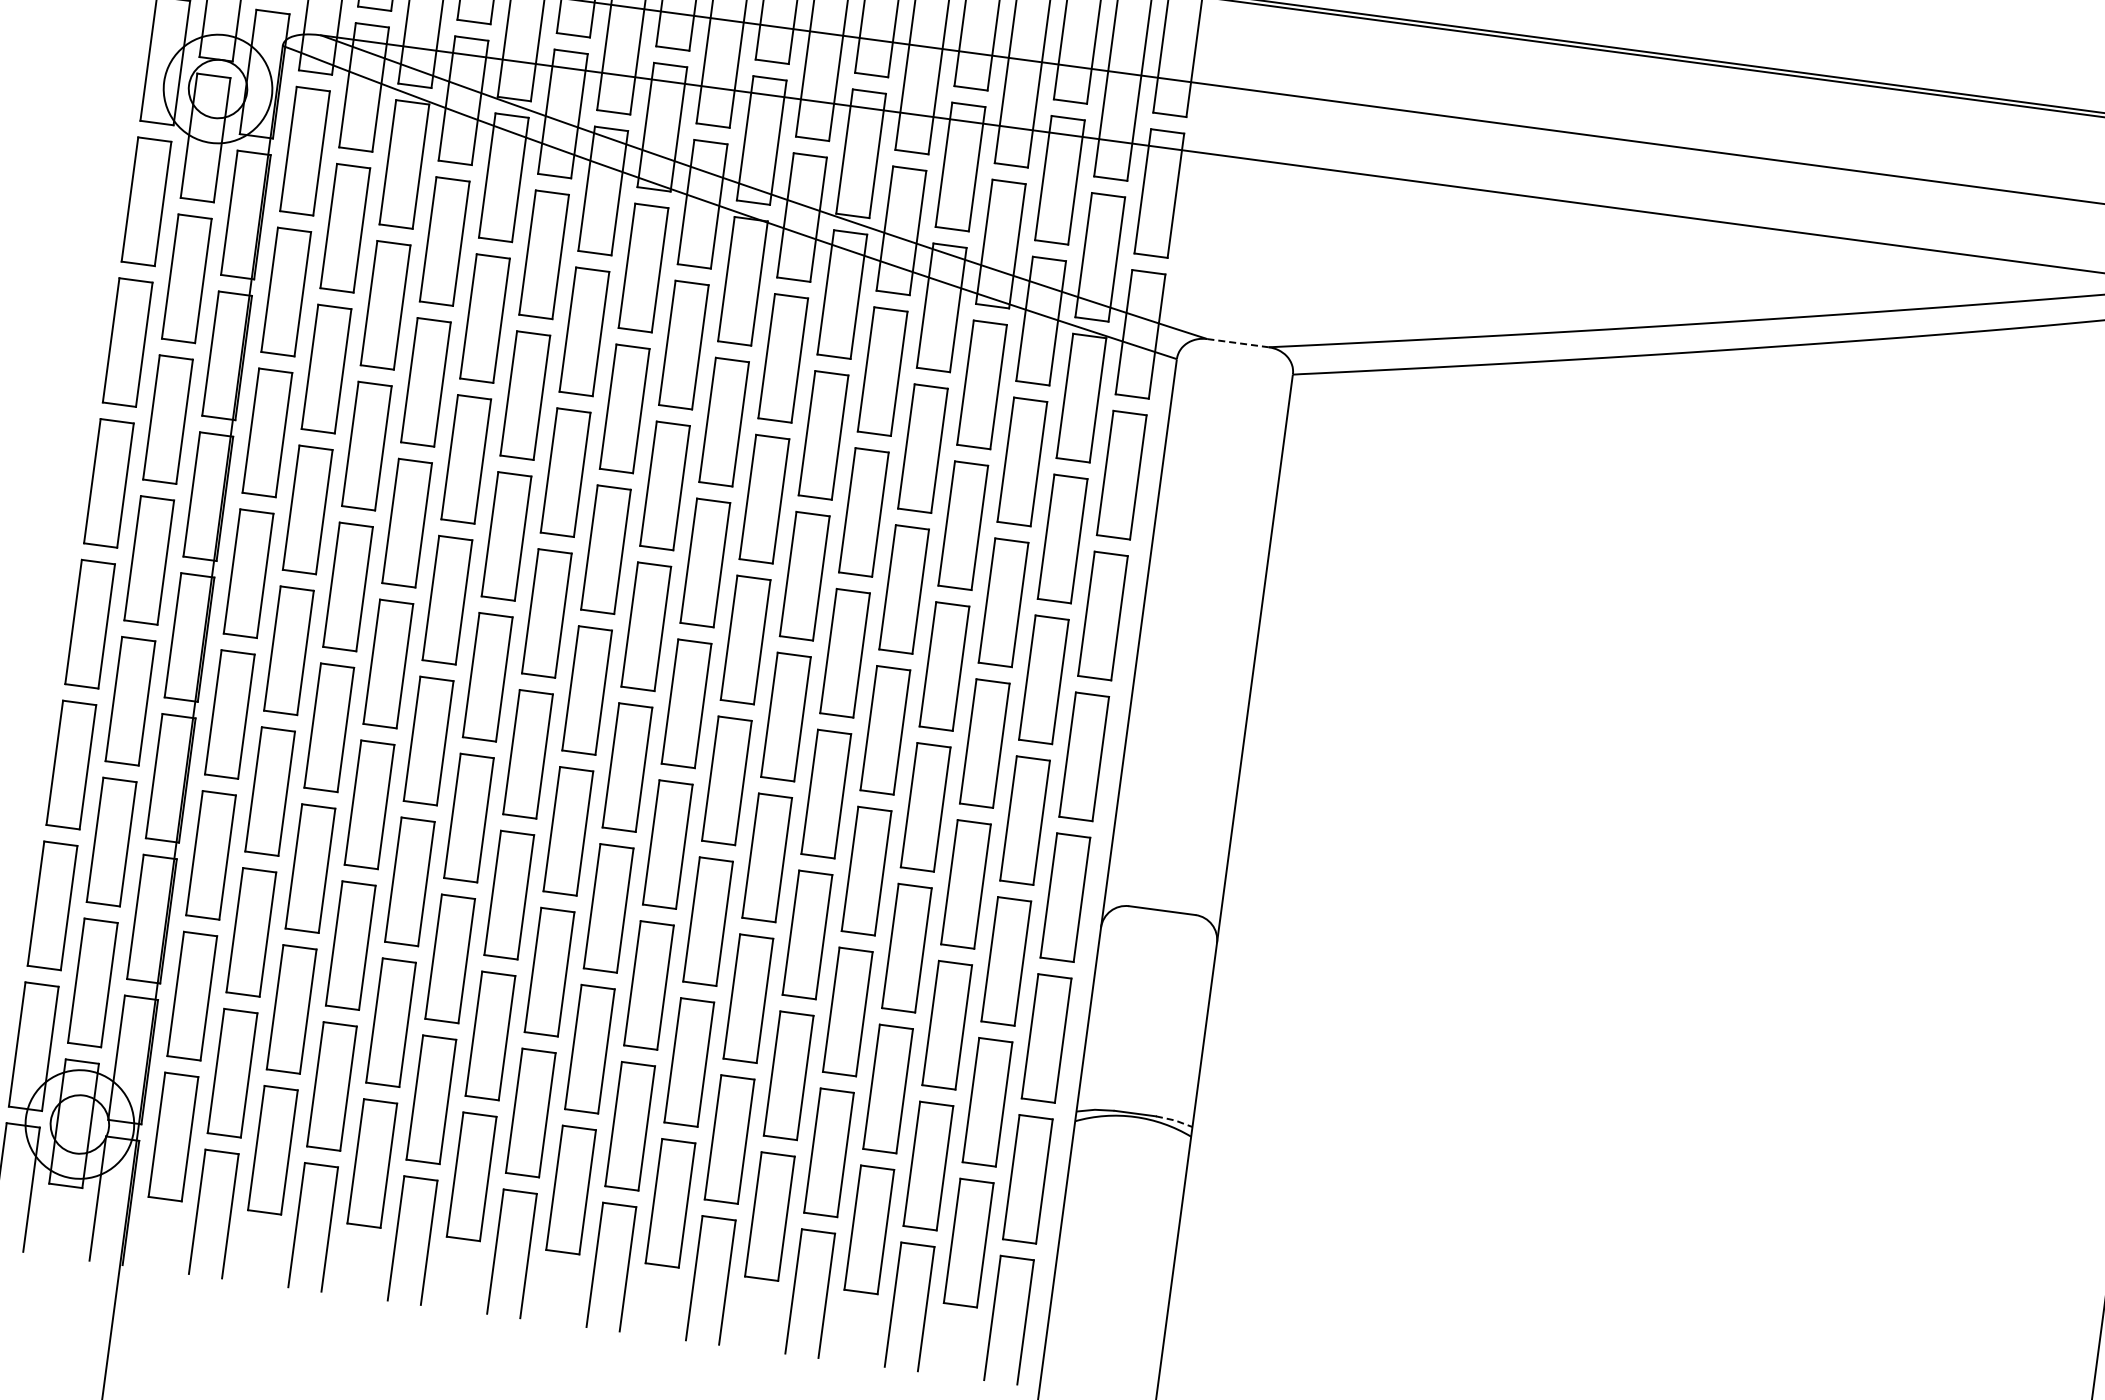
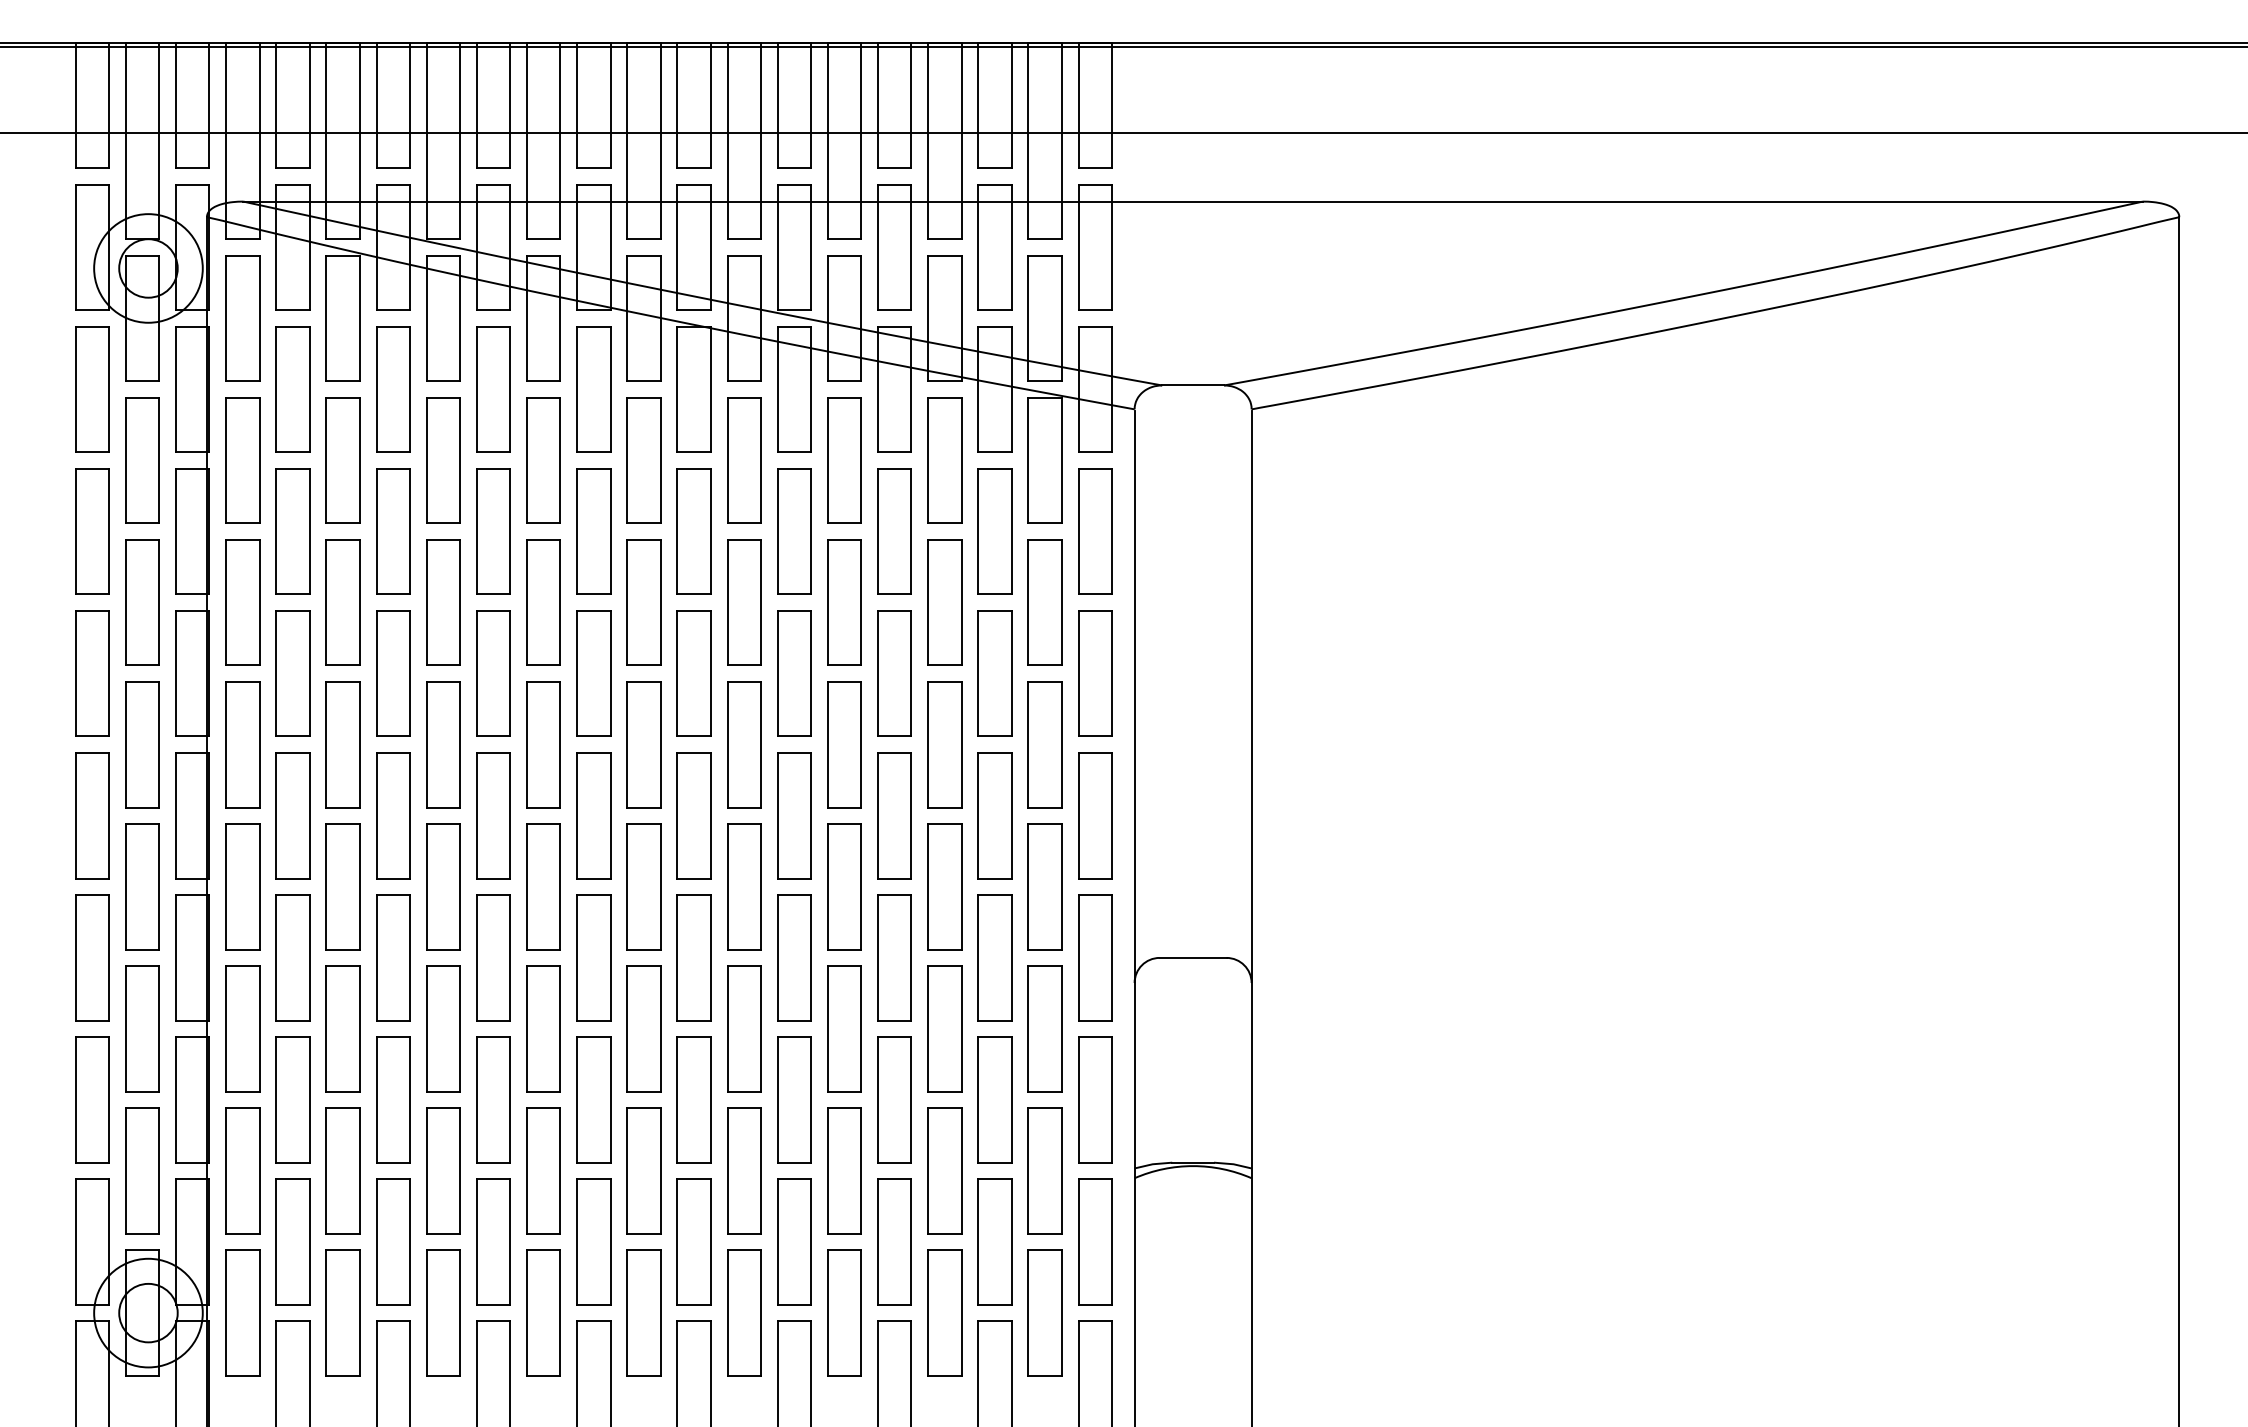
line: (1238, 343) -> (1193, 385), dashed -> solid
line: (1175, 1120) -> (1233, 1164), dashed -> solid

